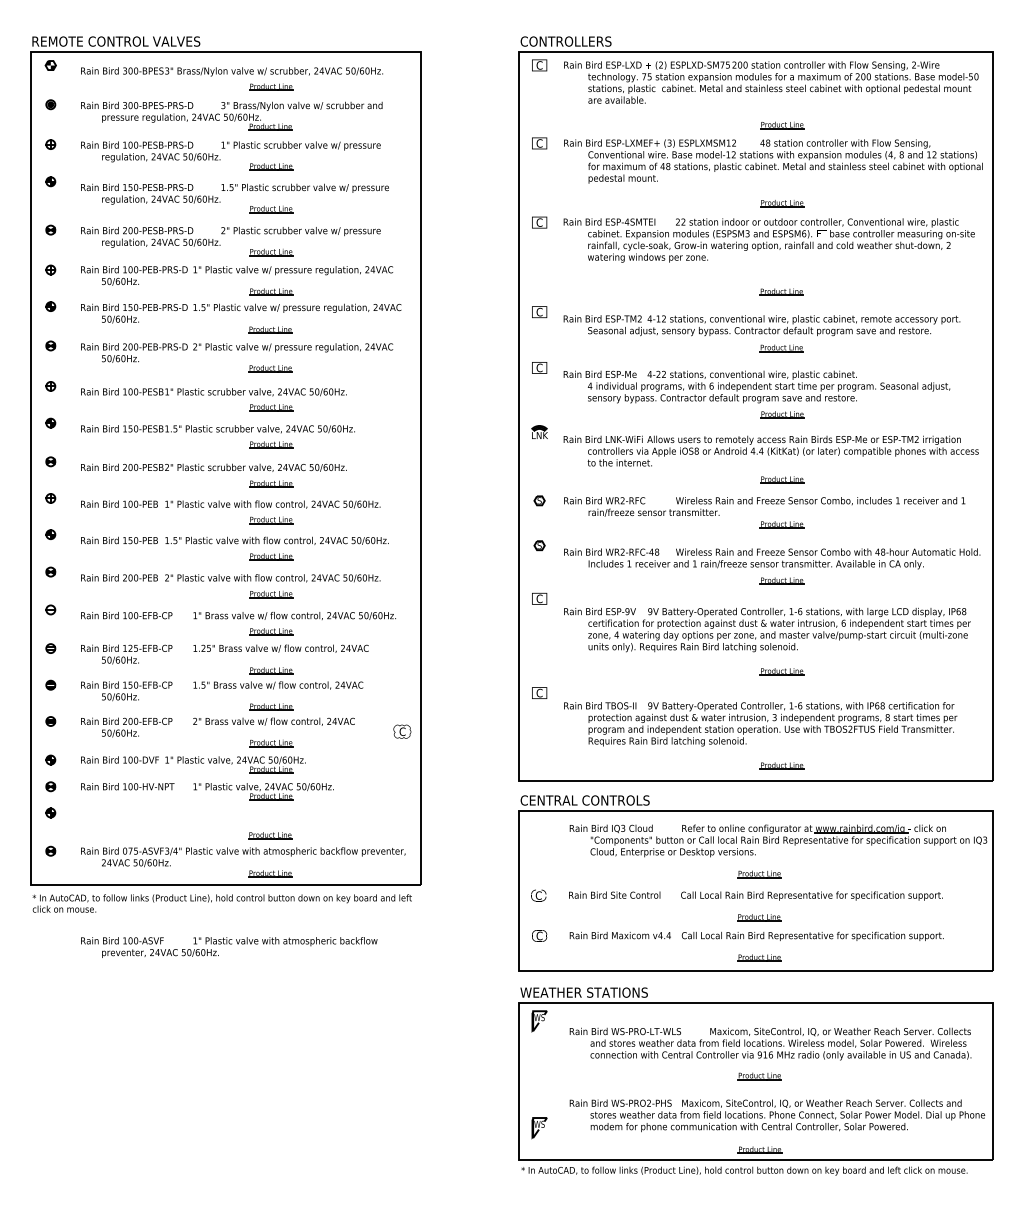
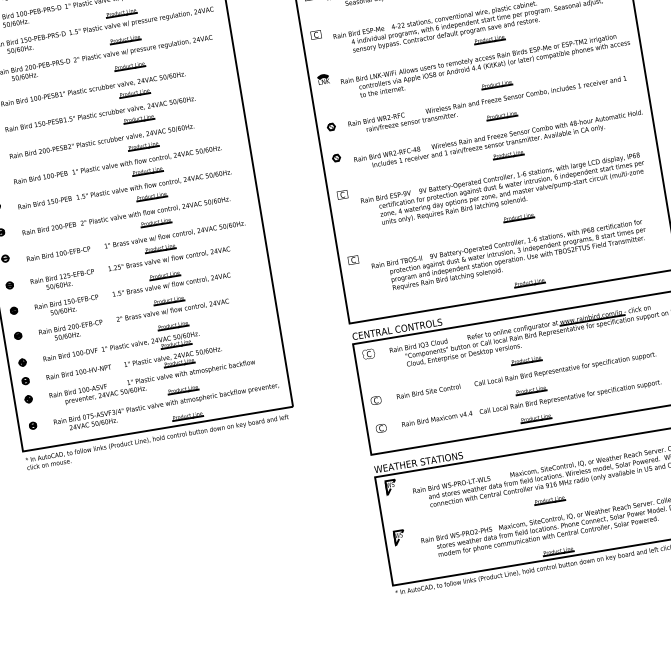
text: (402, 731) -> (368, 353), moved
text: (229, 947) -> (153, 383), moved
part: (539, 1128) -> (399, 538), moved

